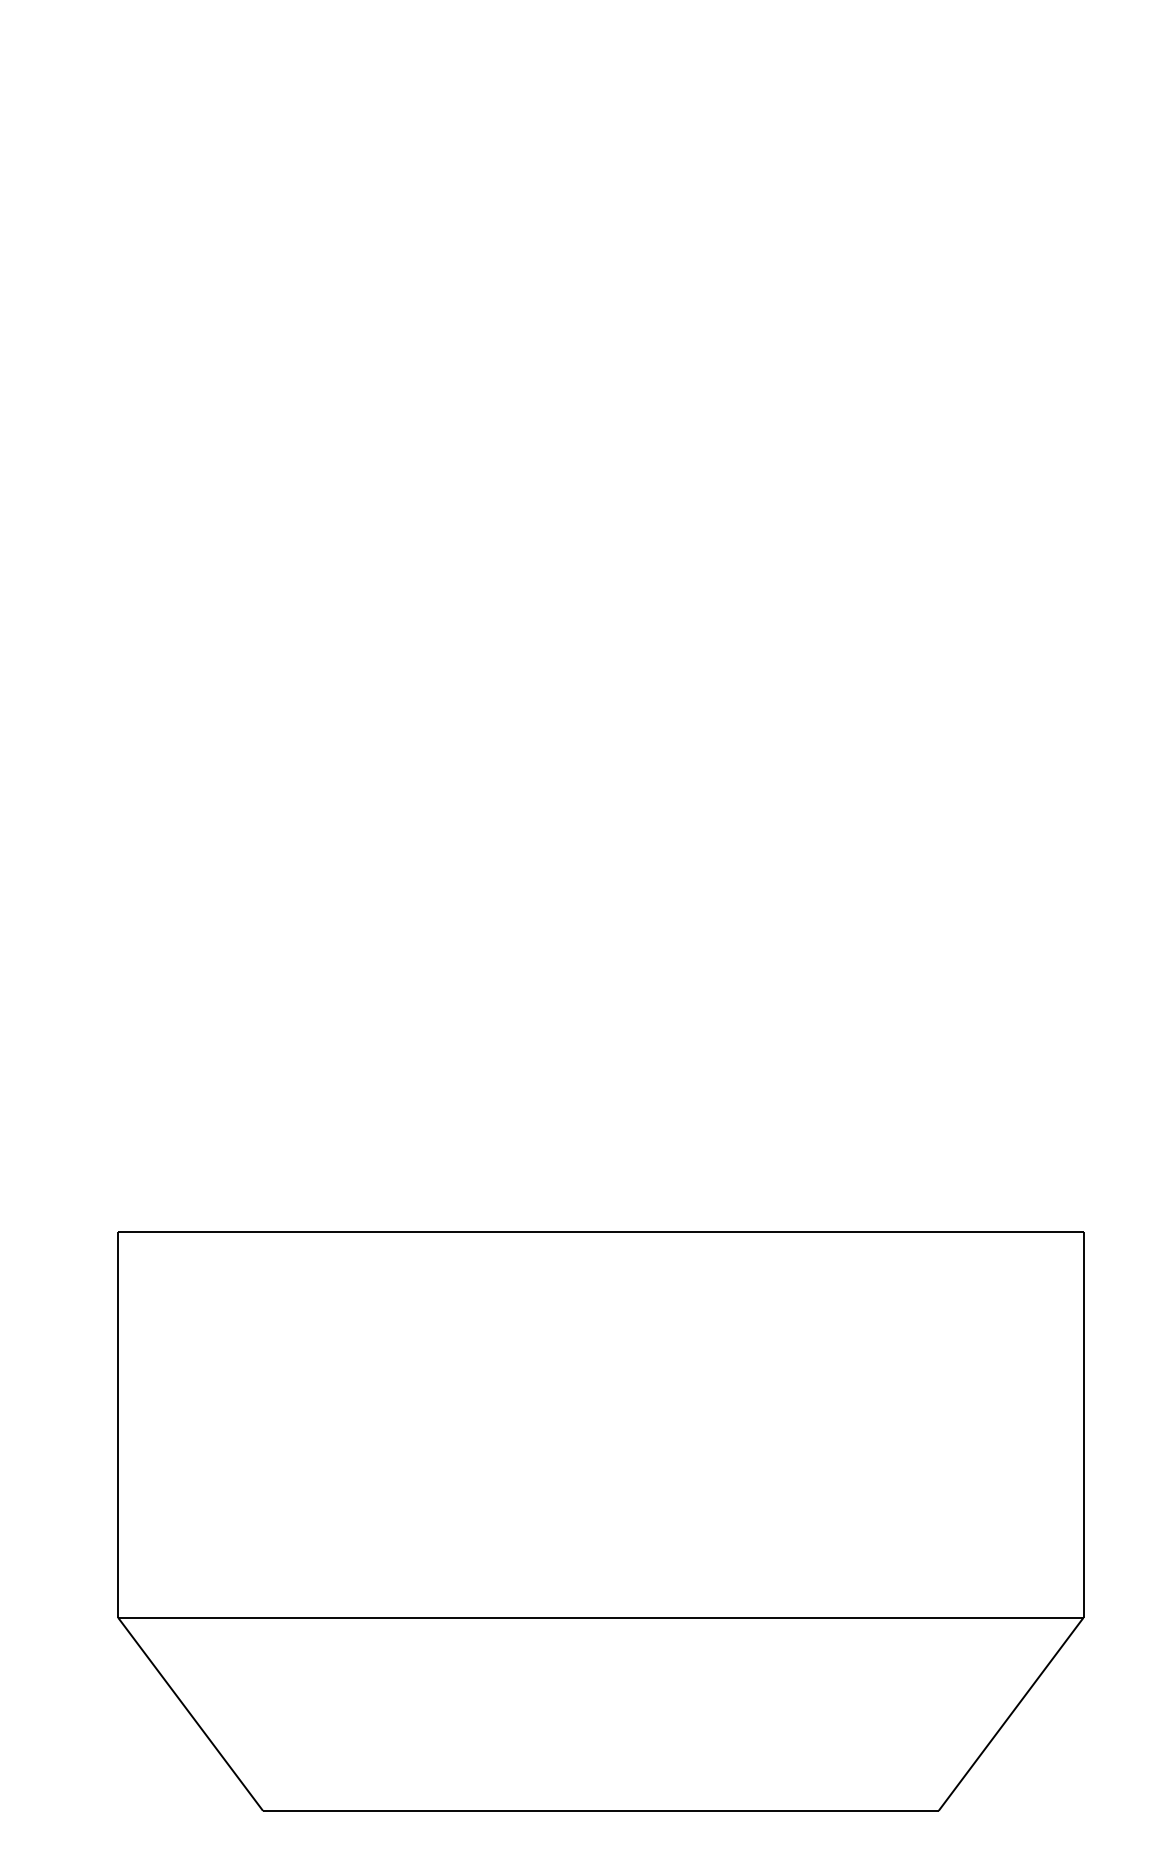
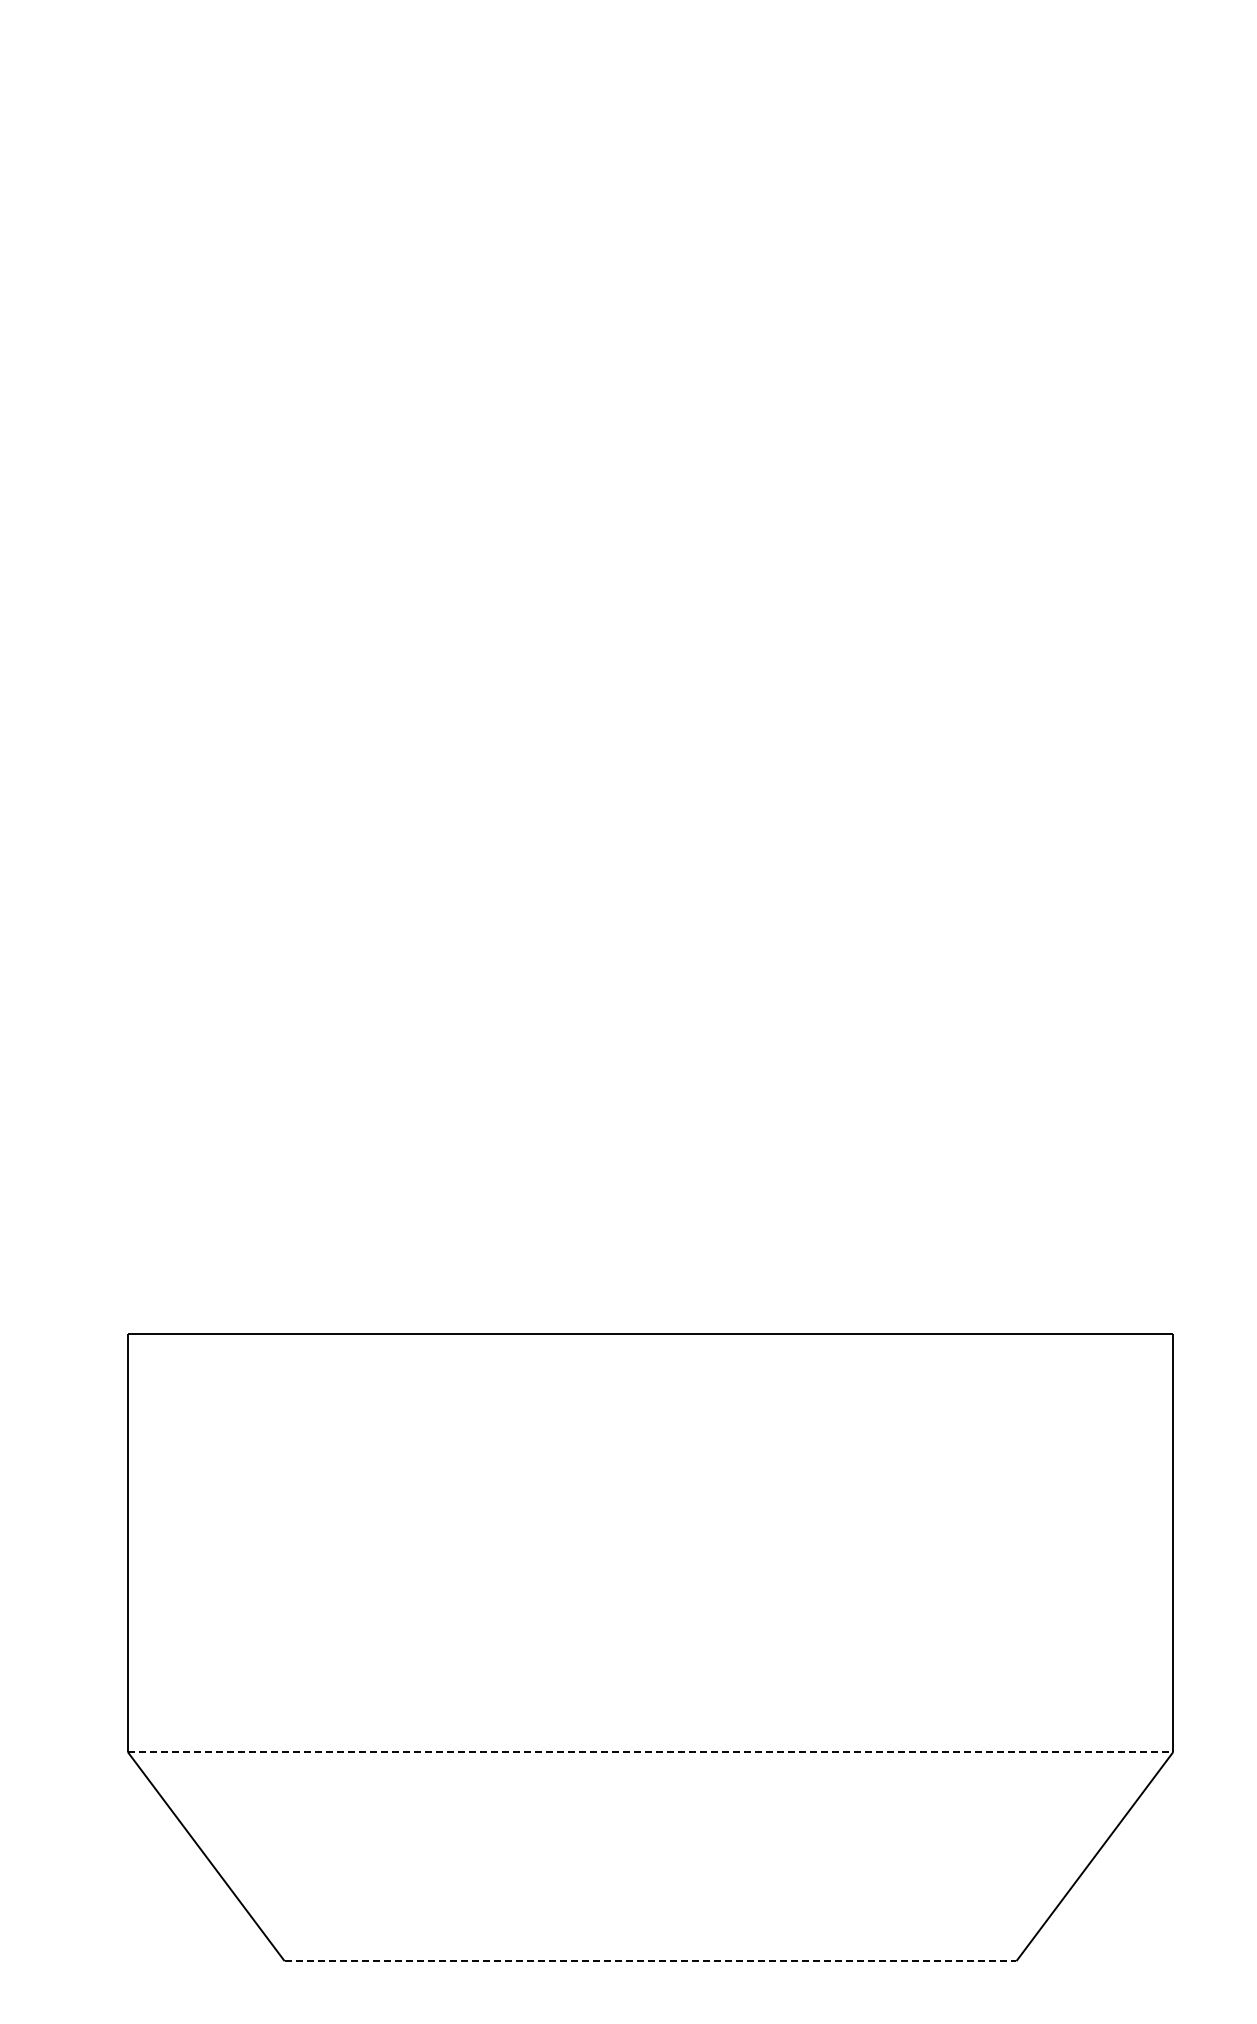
line: (599, 1618) -> (649, 1752), solid -> dashed
line: (600, 1811) -> (650, 1961), solid -> dashed

